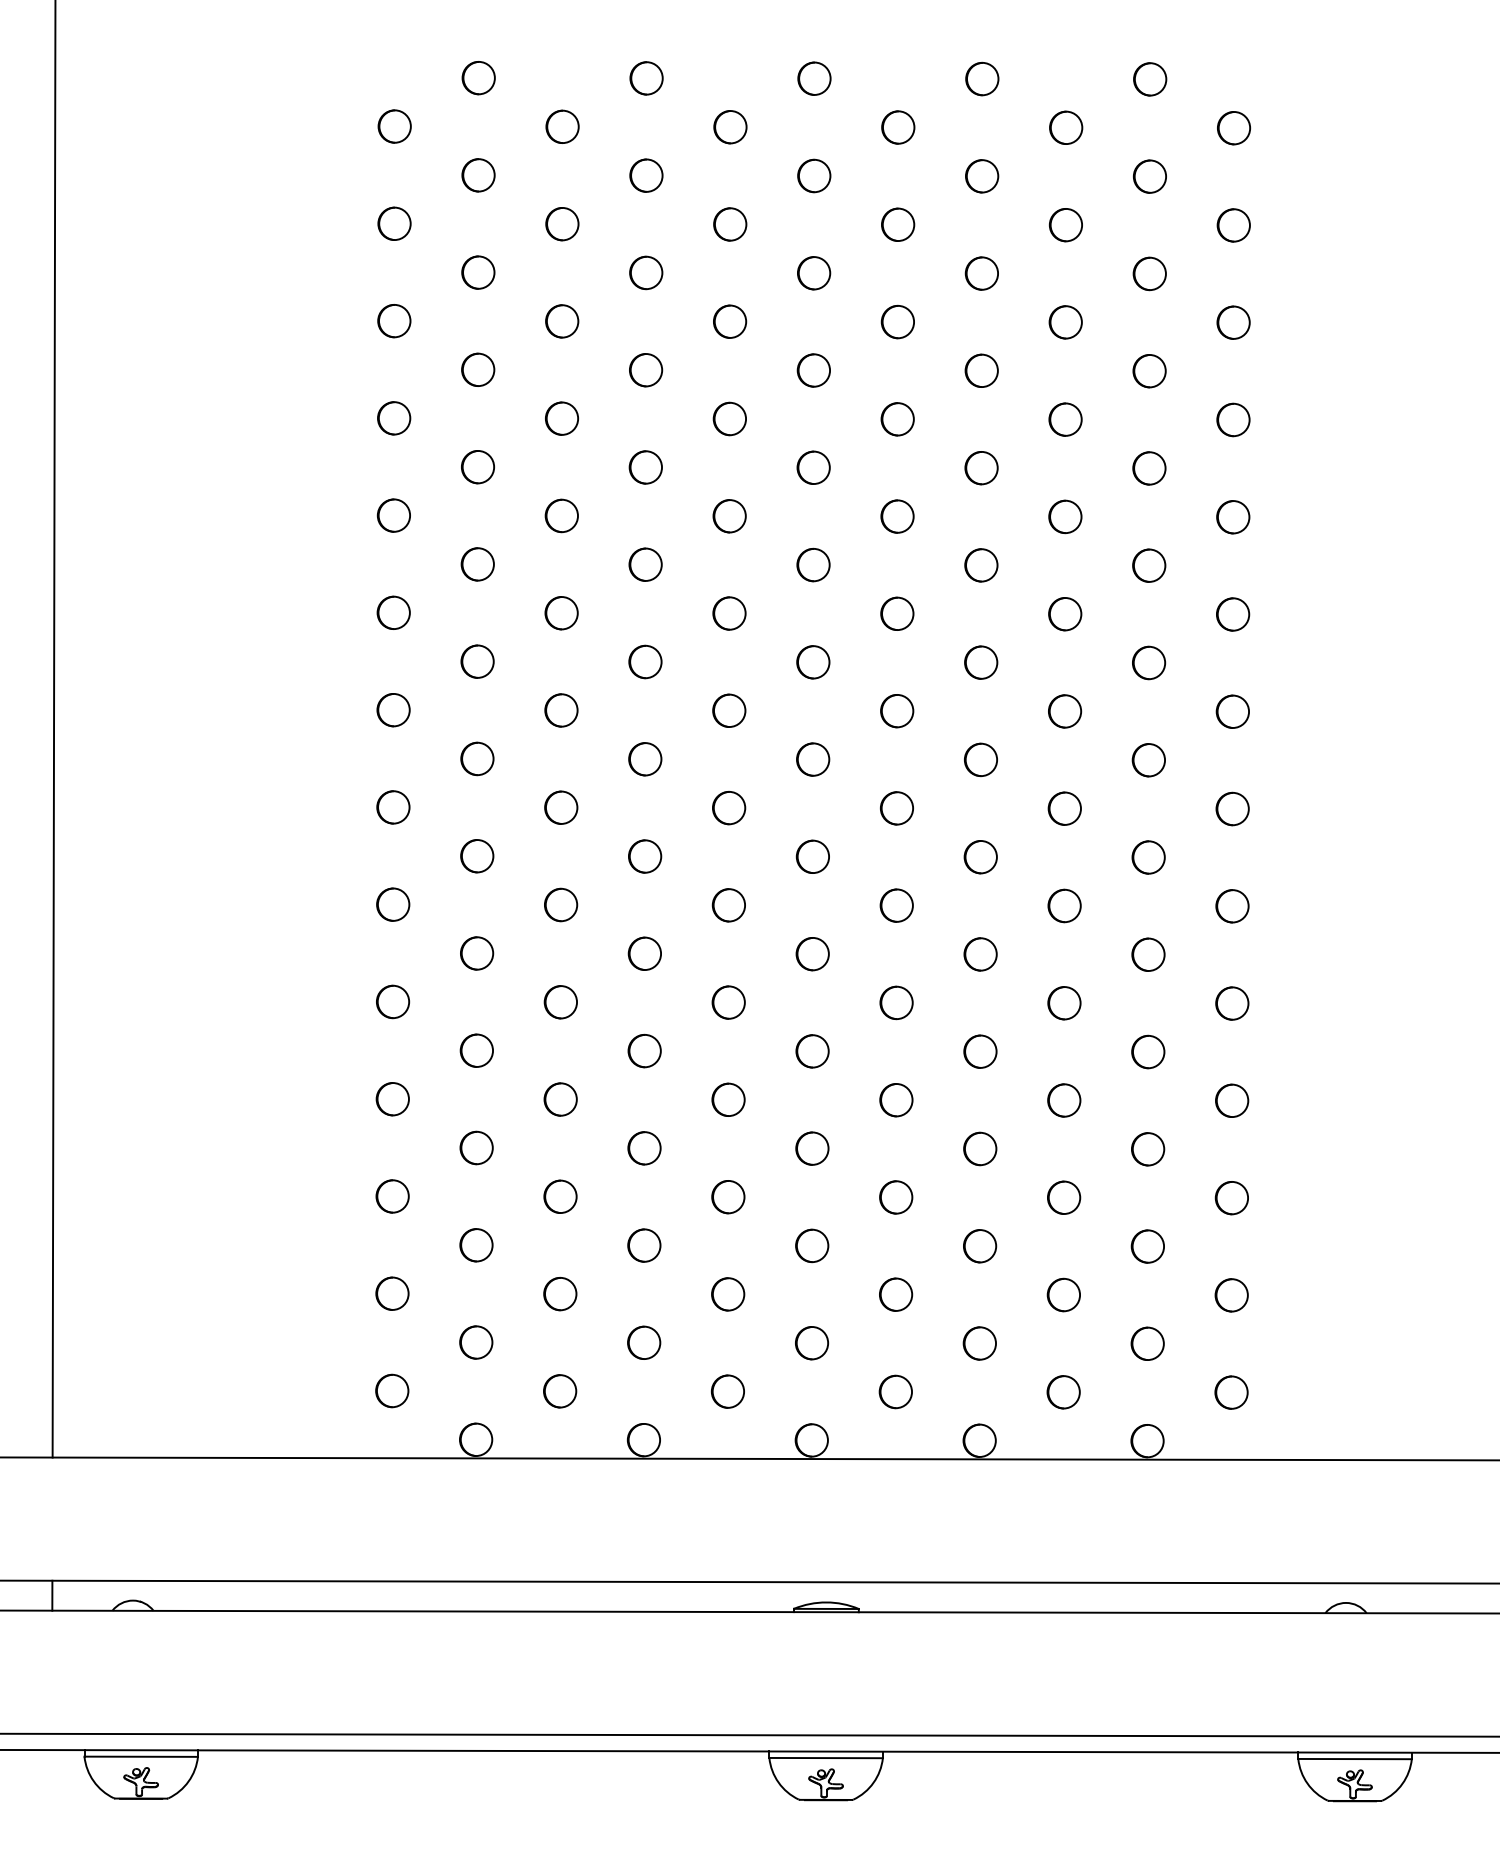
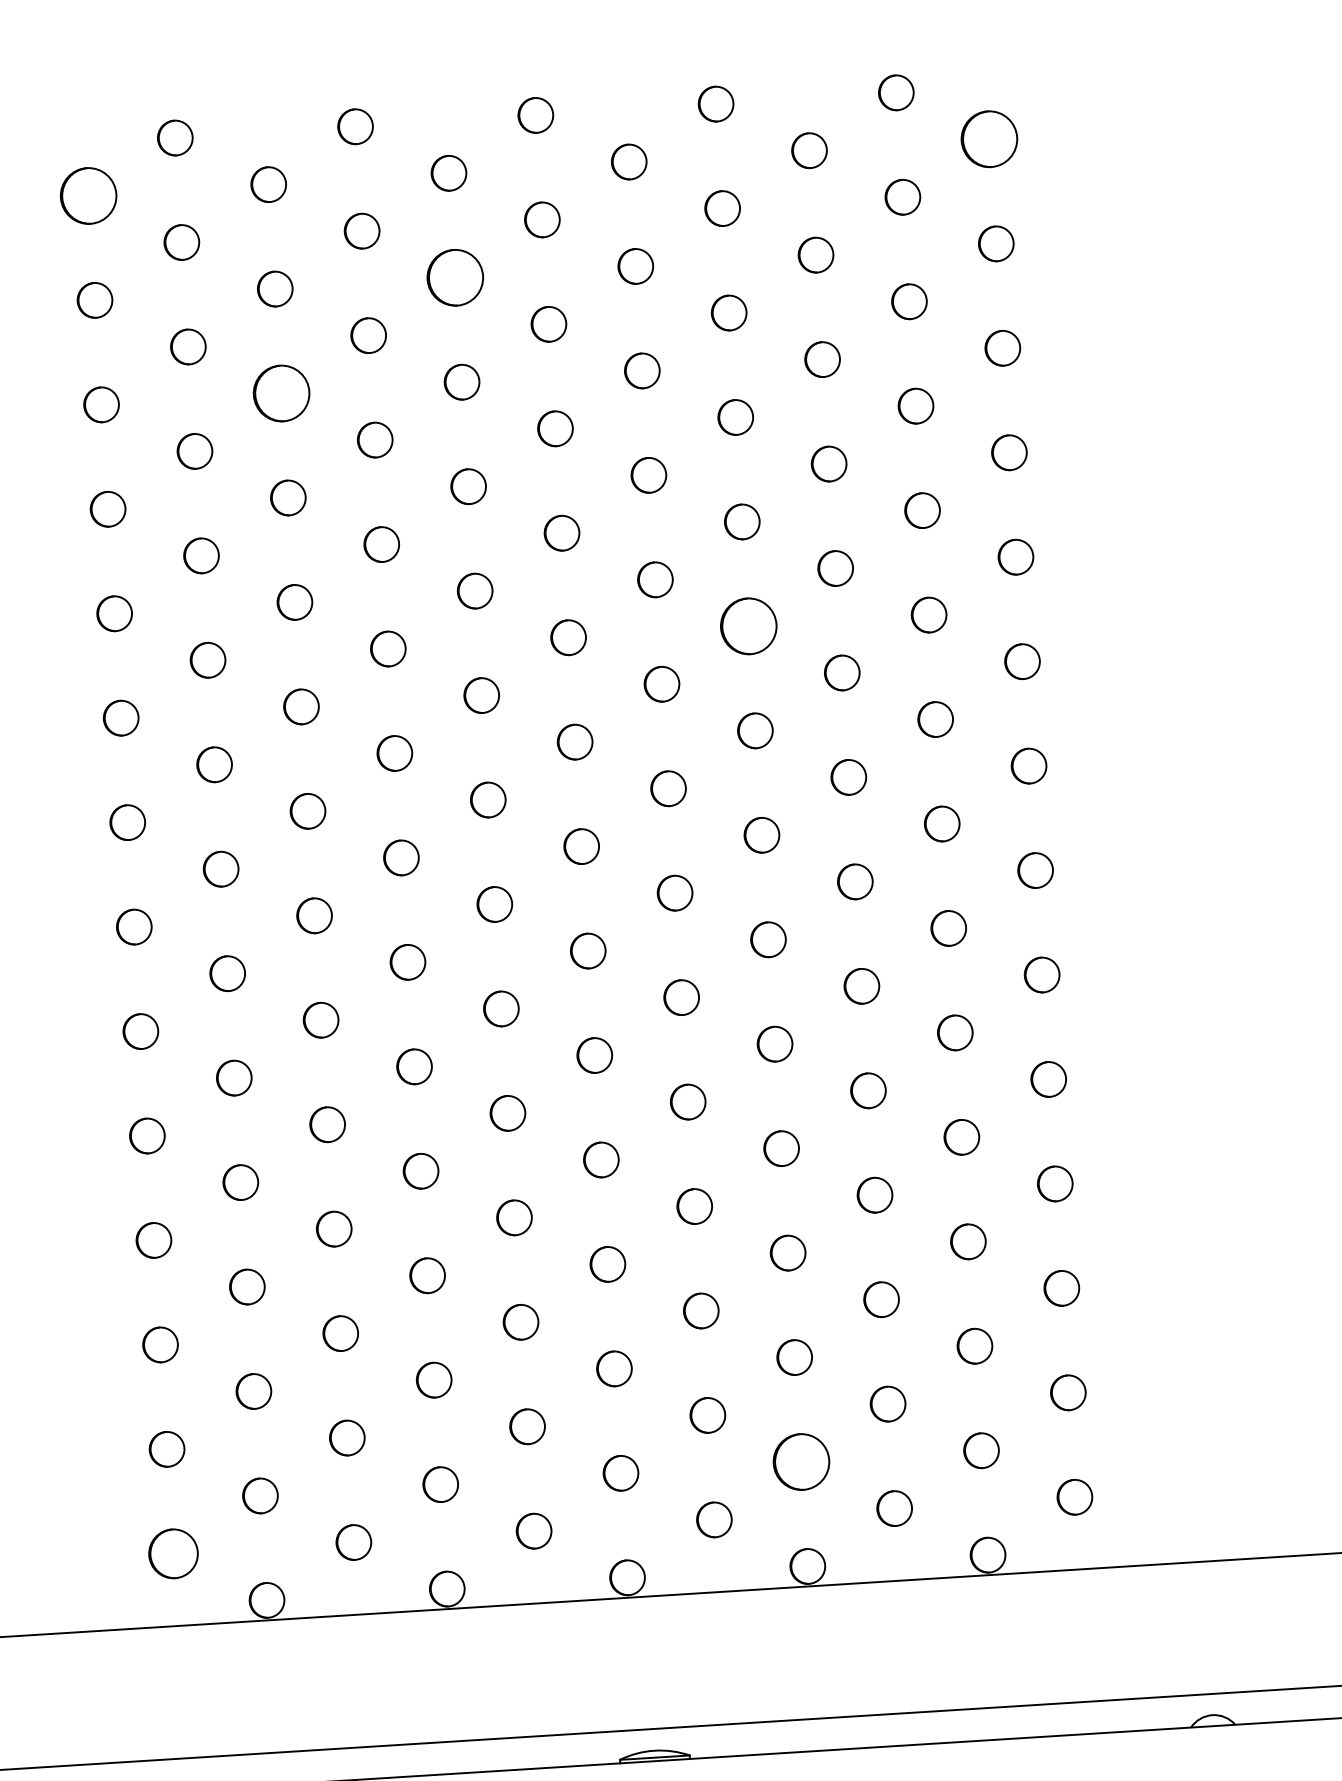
part: (394, 126) -> (88, 195), size x1.6
part: (1234, 128) -> (990, 139), size x1.6
part: (730, 224) -> (455, 277), size x1.6
part: (562, 321) -> (282, 393), size x1.6
part: (981, 565) -> (748, 626), size x1.6
part: (979, 1343) -> (800, 1462), size x1.6
part: (392, 1390) -> (173, 1553), size x1.4

